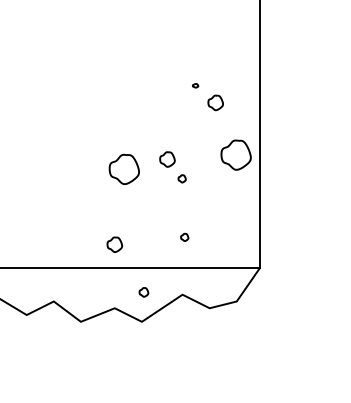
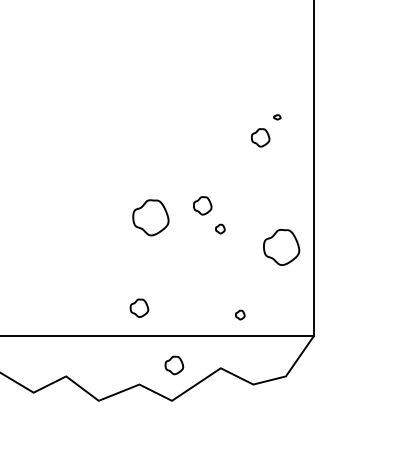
part: (195, 85) -> (277, 116), moved
part: (235, 154) -> (280, 246), moved
part: (184, 236) -> (239, 313), moved
part: (143, 292) -> (173, 365), size x1.67

